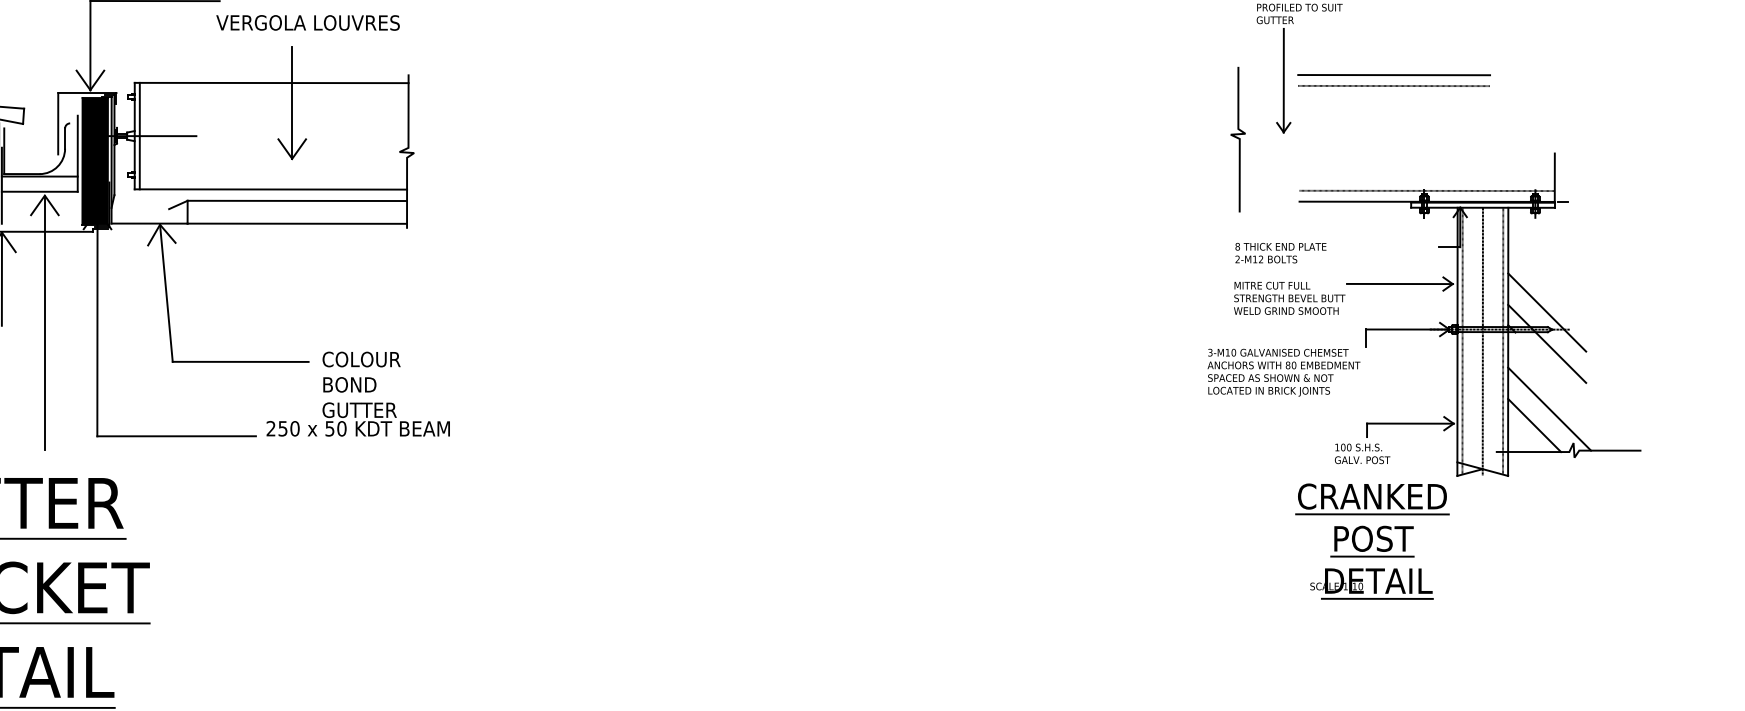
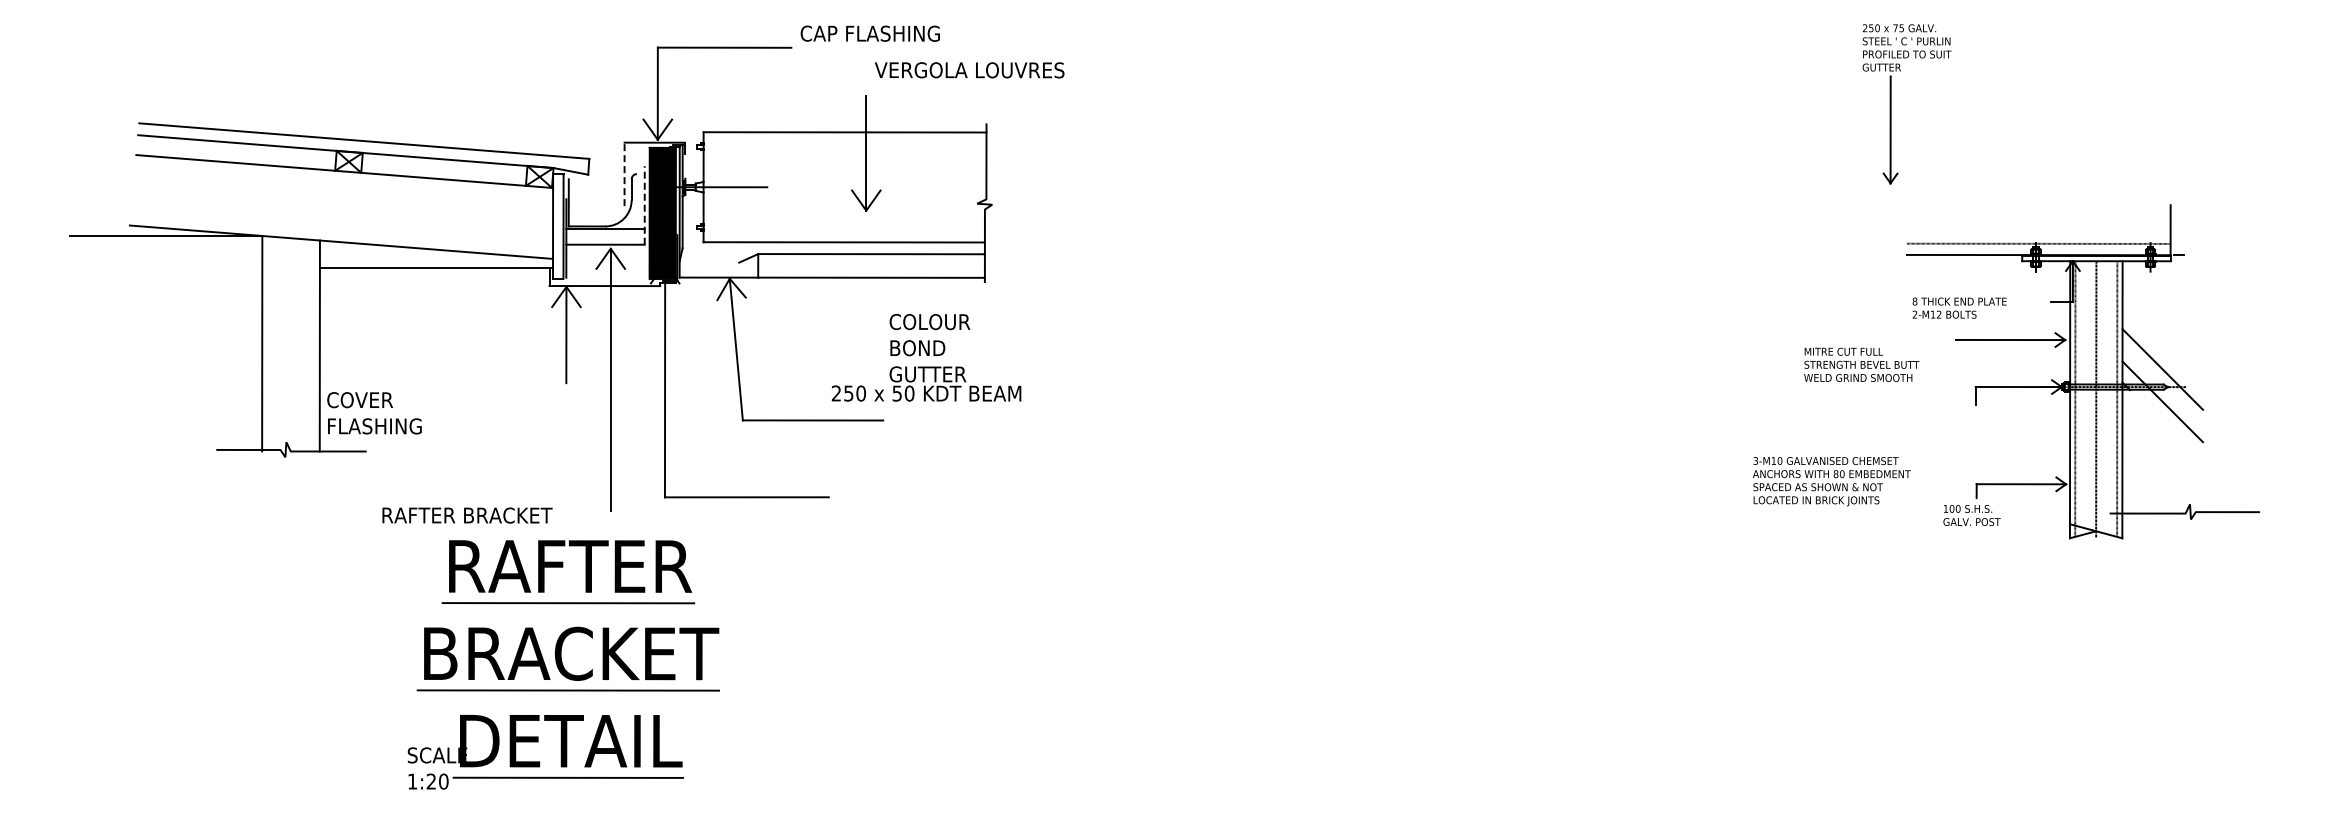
text: (307, 23) -> (969, 70), moved
line: (1394, 75) -> (2004, 124), removed
line: (1394, 86) -> (2004, 135), removed
line: (58, 123) -> (624, 174), solid -> dashed
line: (139, 136) -> (708, 187), removed
curve: (1238, 139) -> (1843, 190), removed
line: (77, 152) -> (644, 204), solid -> dashed
text: (1280, 252) -> (1959, 307), moved
text: (1289, 298) -> (1861, 364), moved
text: (1283, 372) -> (1831, 481), moved
text: (358, 393) -> (926, 357), moved
line: (1549, 409) -> (2165, 469), removed
line: (1534, 424) -> (2149, 485), removed
part: (1371, 541) -> (1981, 606), removed

